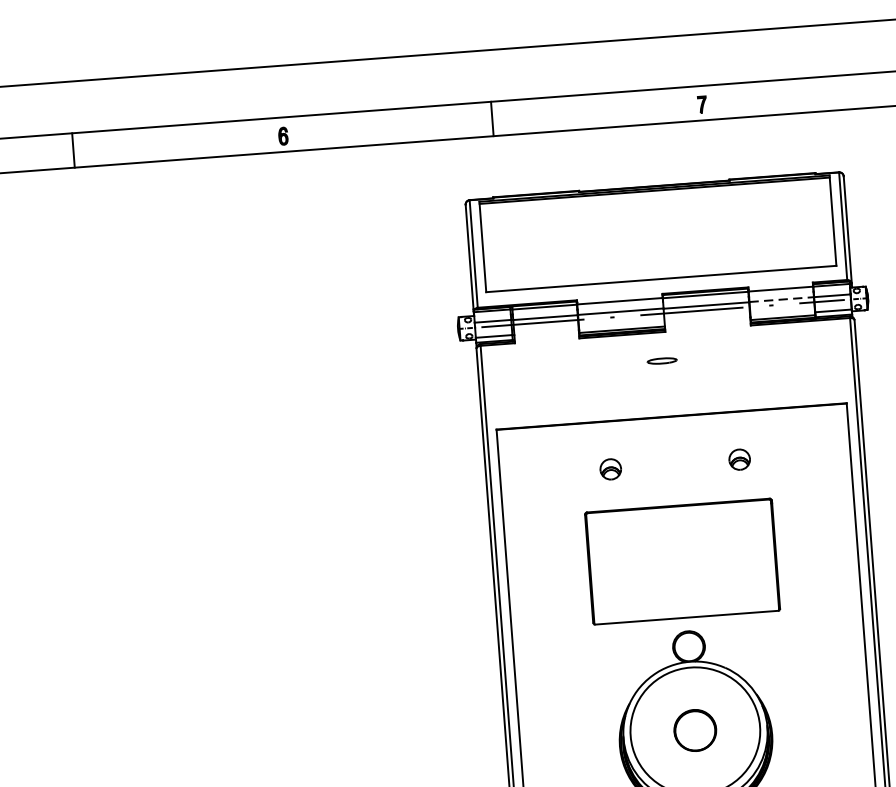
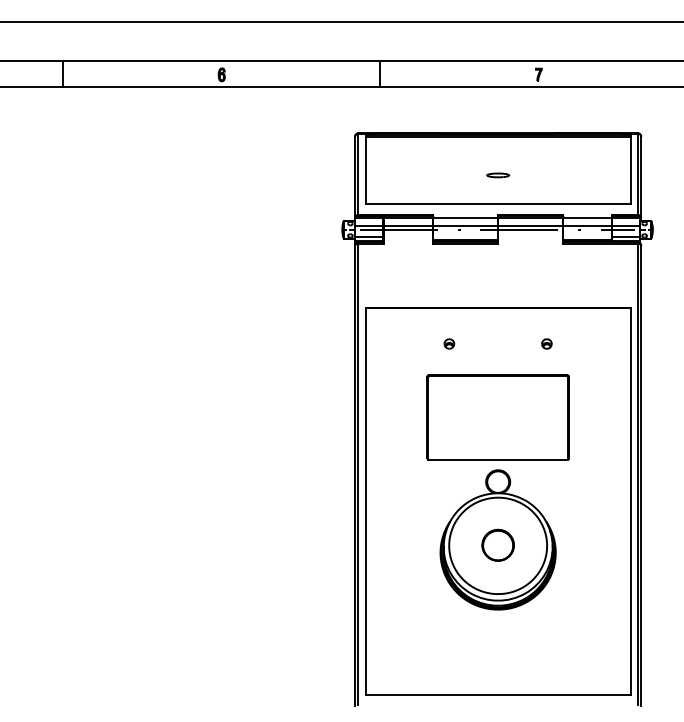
line: (782, 298) -> (588, 225), dashed -> solid
part: (662, 361) -> (498, 175), moved
part: (739, 459) -> (546, 343), size x0.62
part: (610, 468) -> (449, 343), size x0.62

